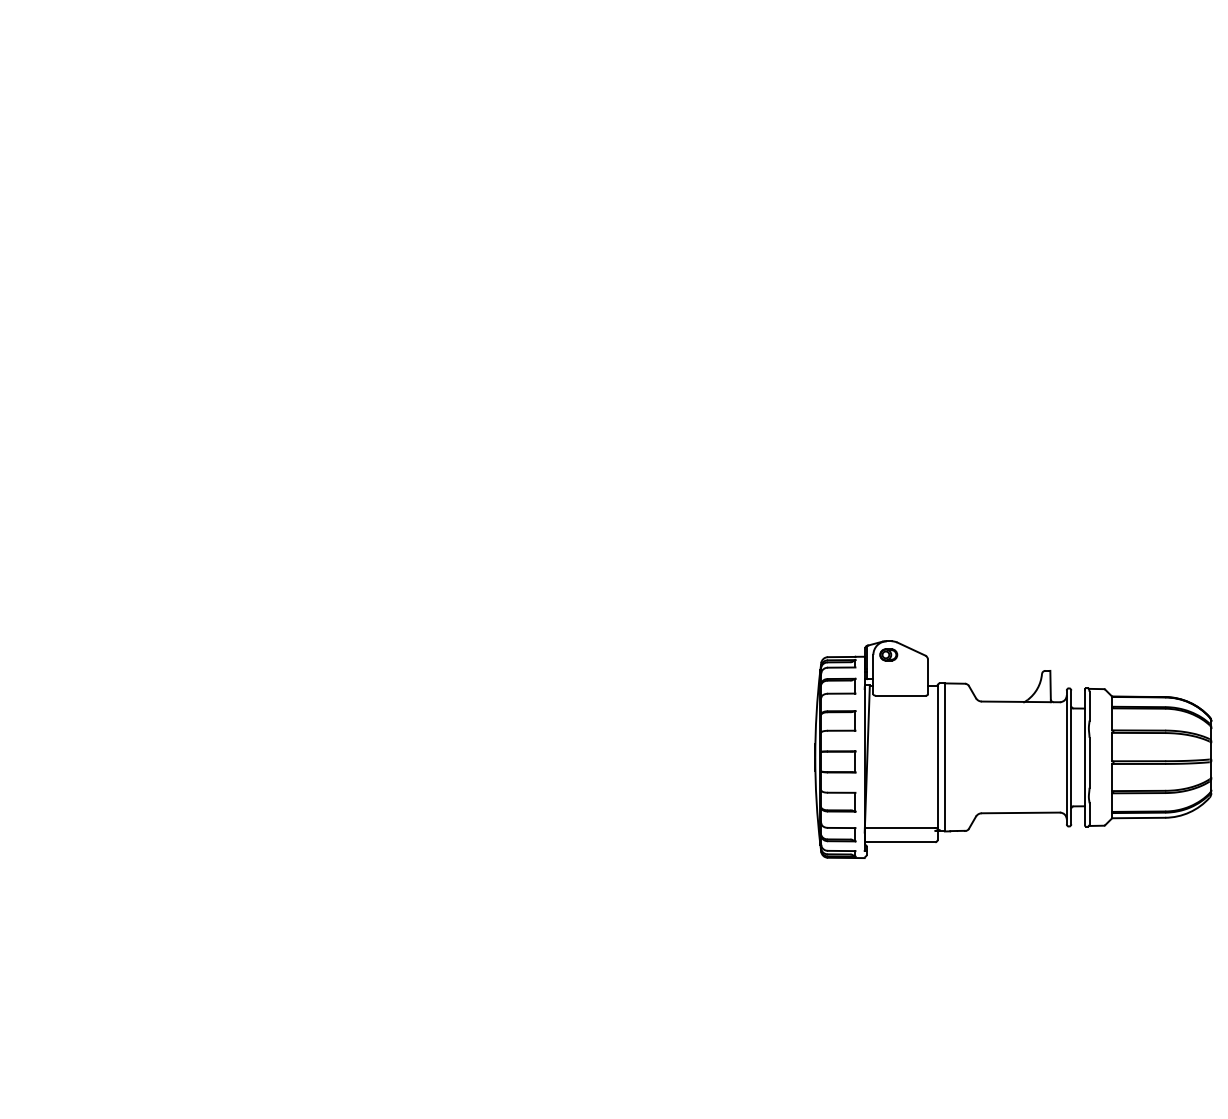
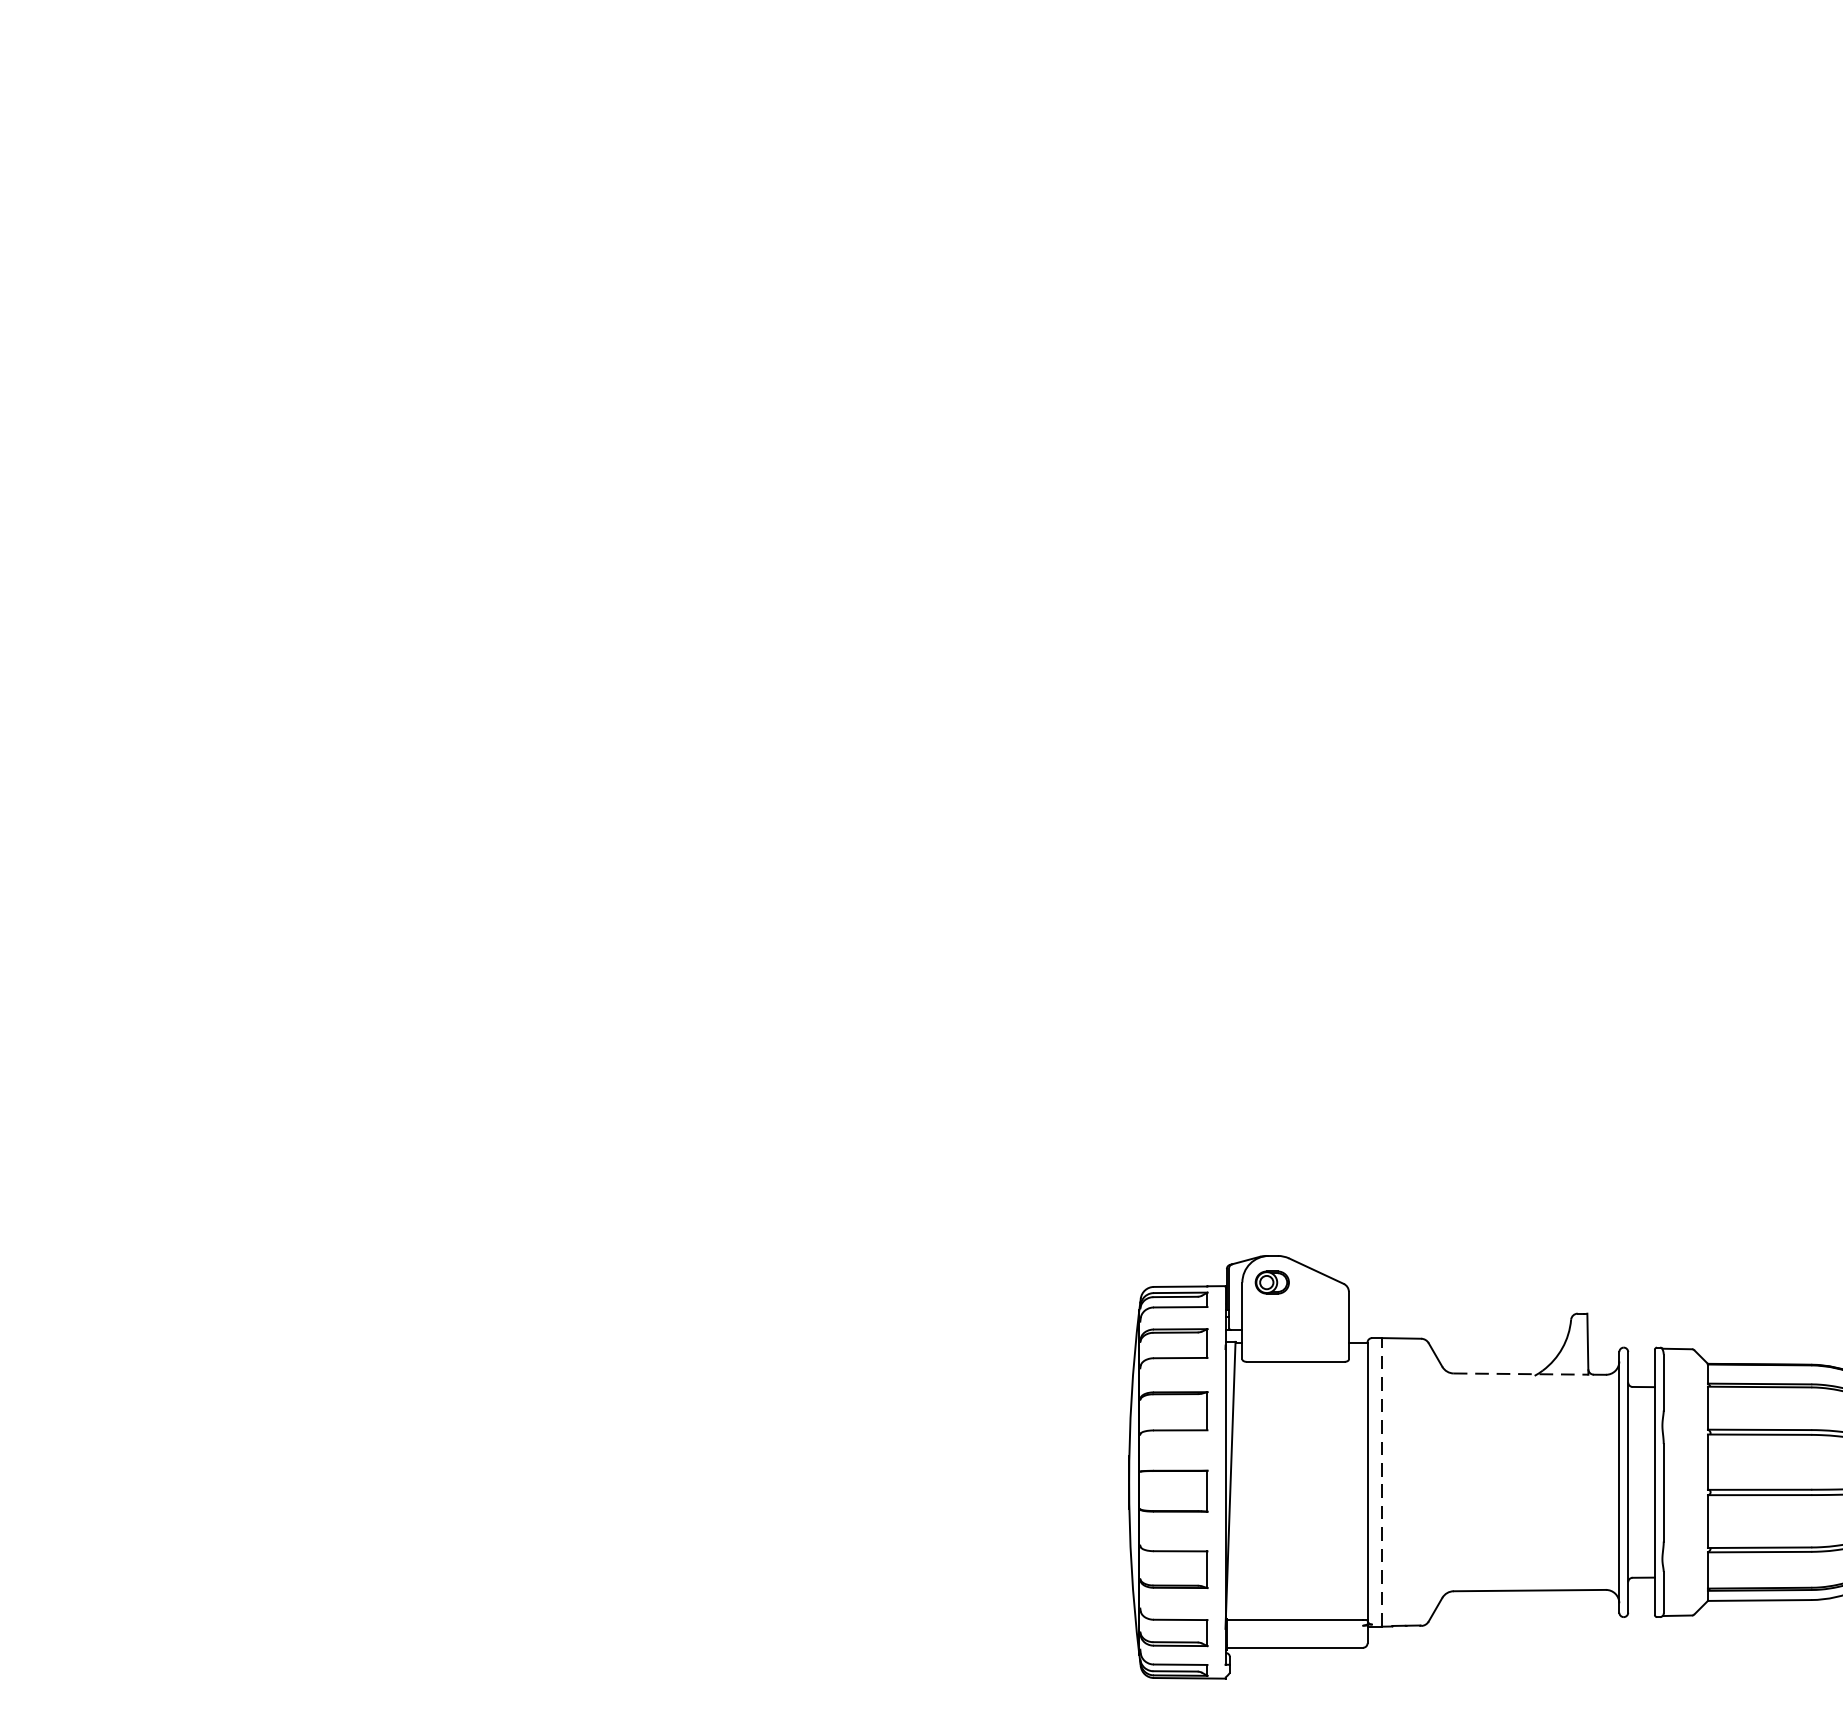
line: (1016, 701) -> (1521, 1373), solid -> dashed
line: (944, 756) -> (1381, 1480), solid -> dashed

